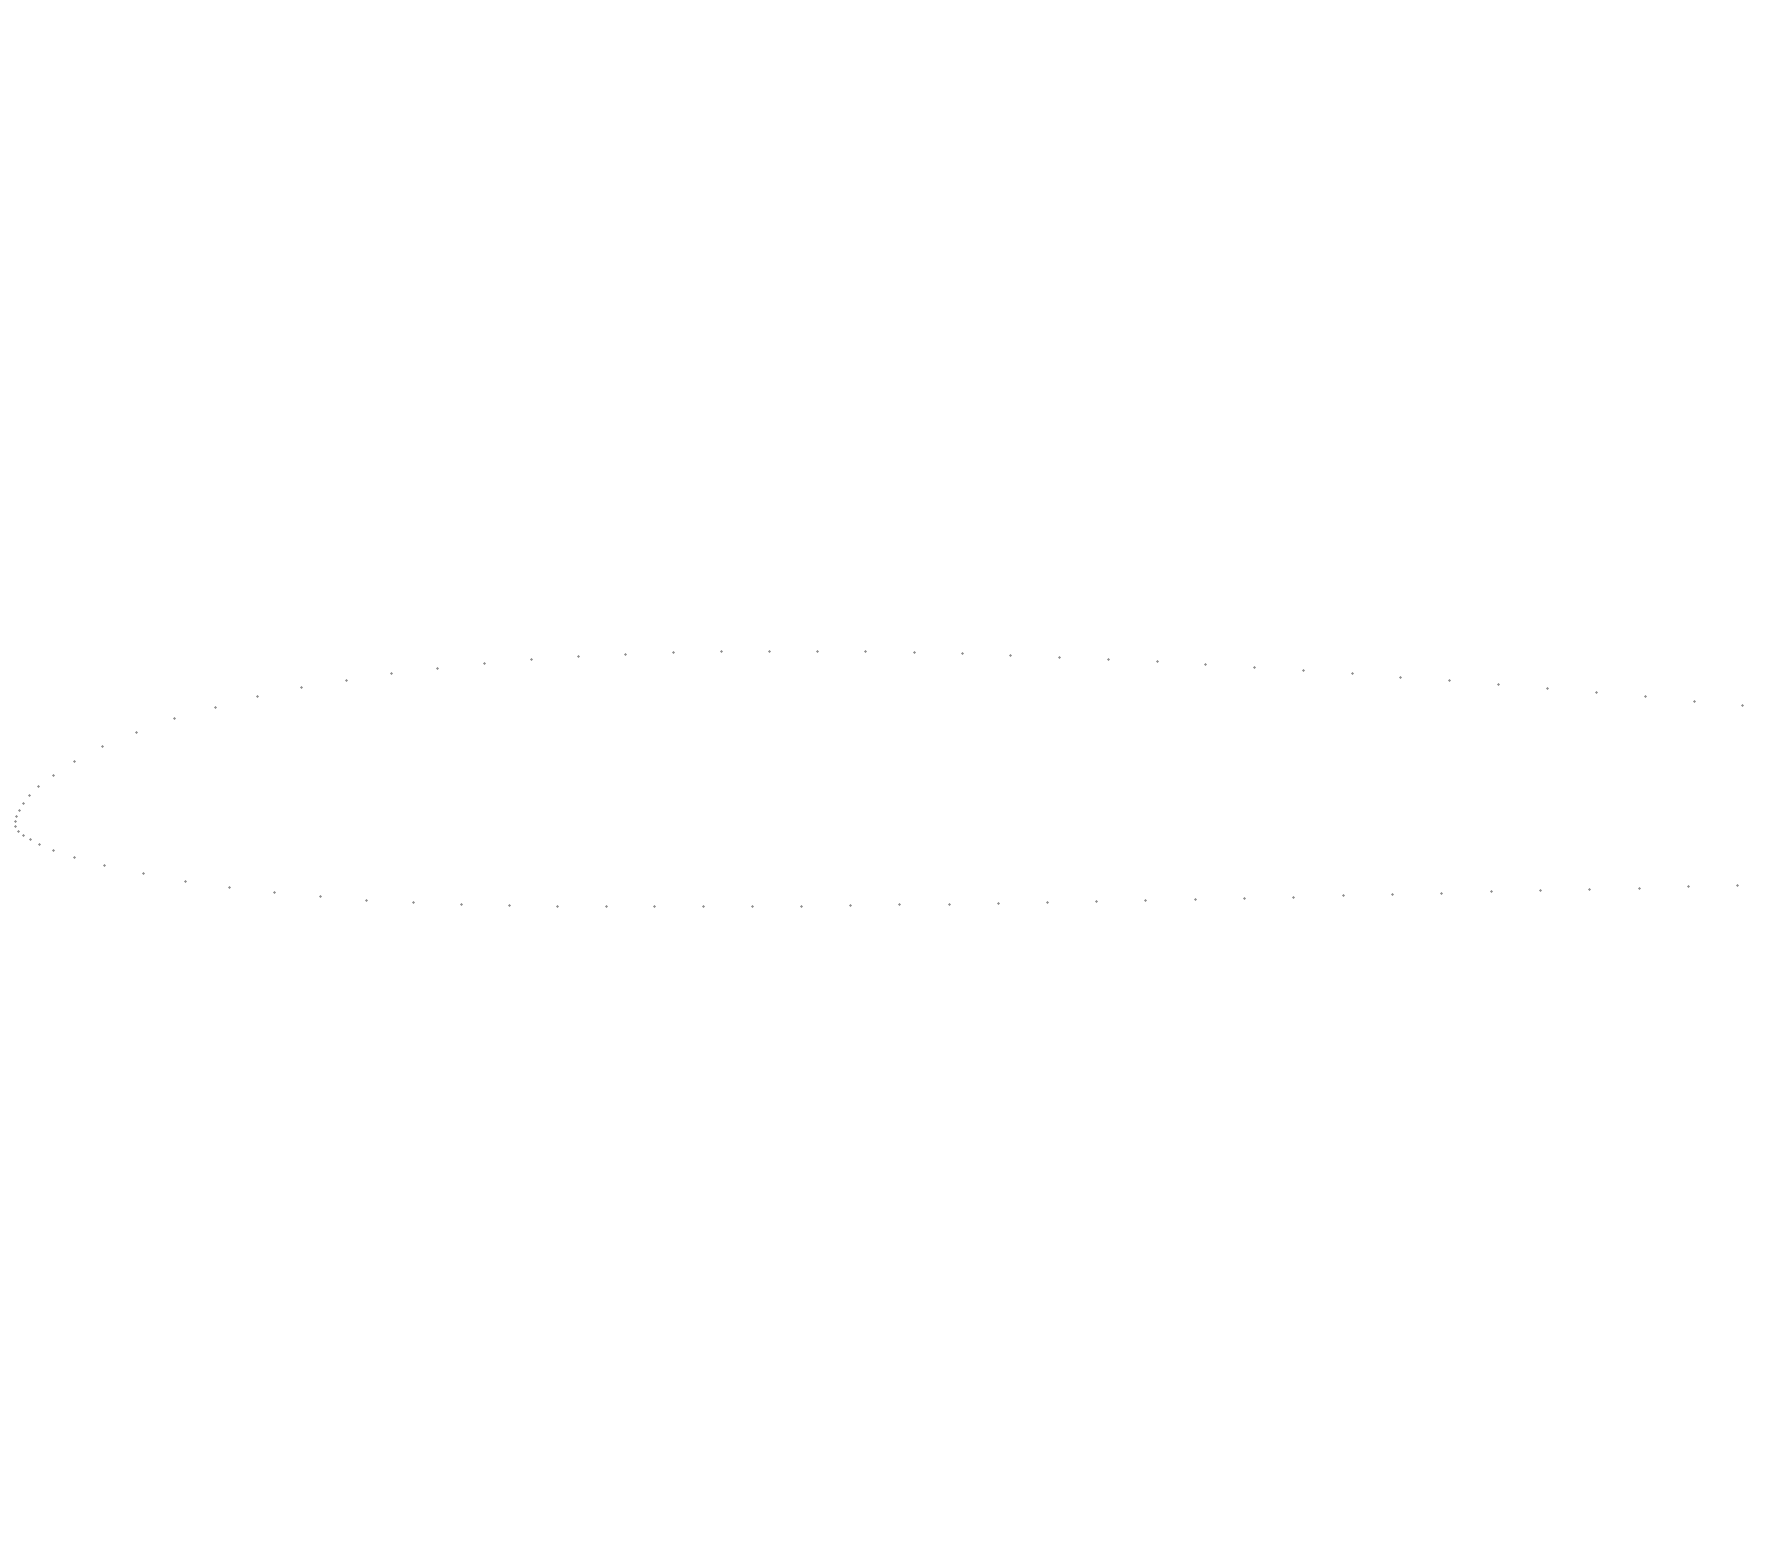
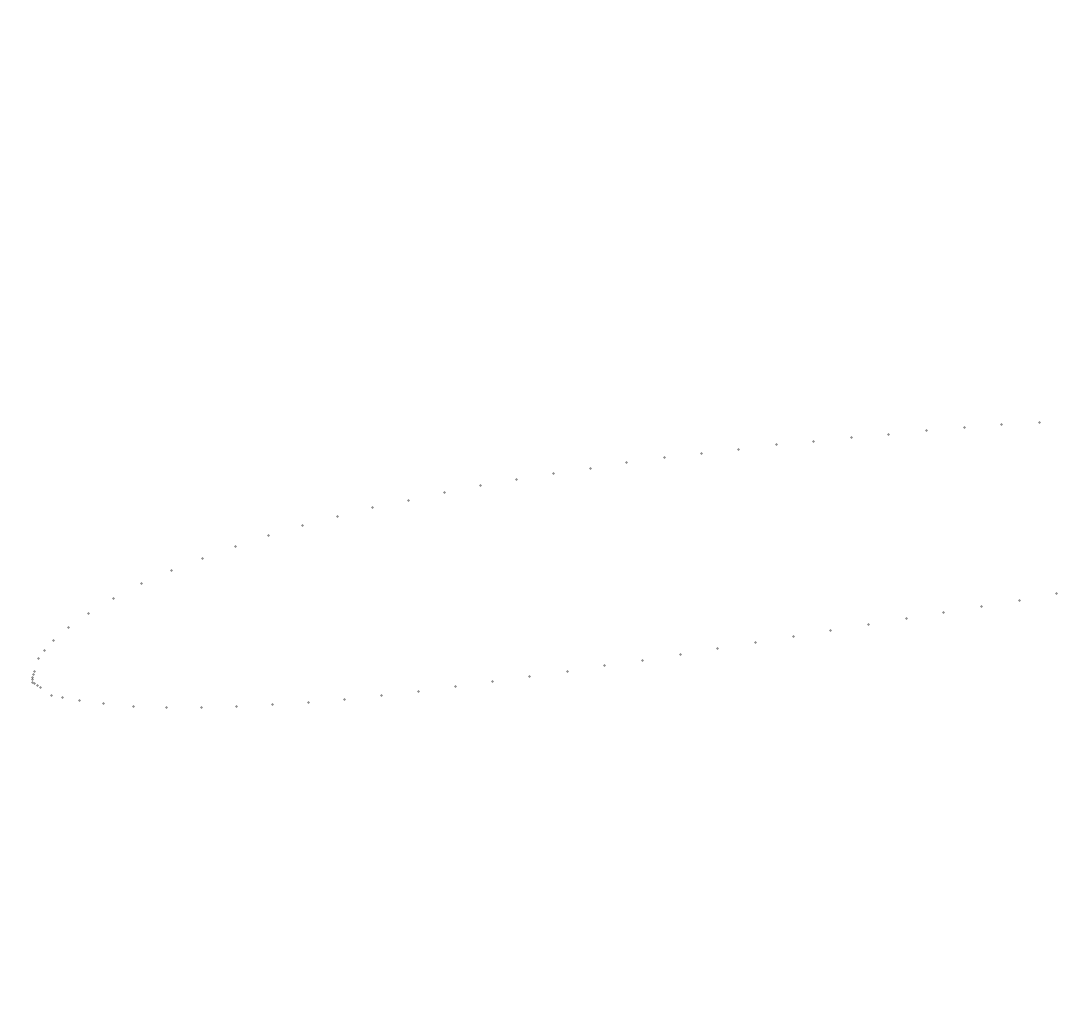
part: (22, 821) -> (35, 679), size x0.6

